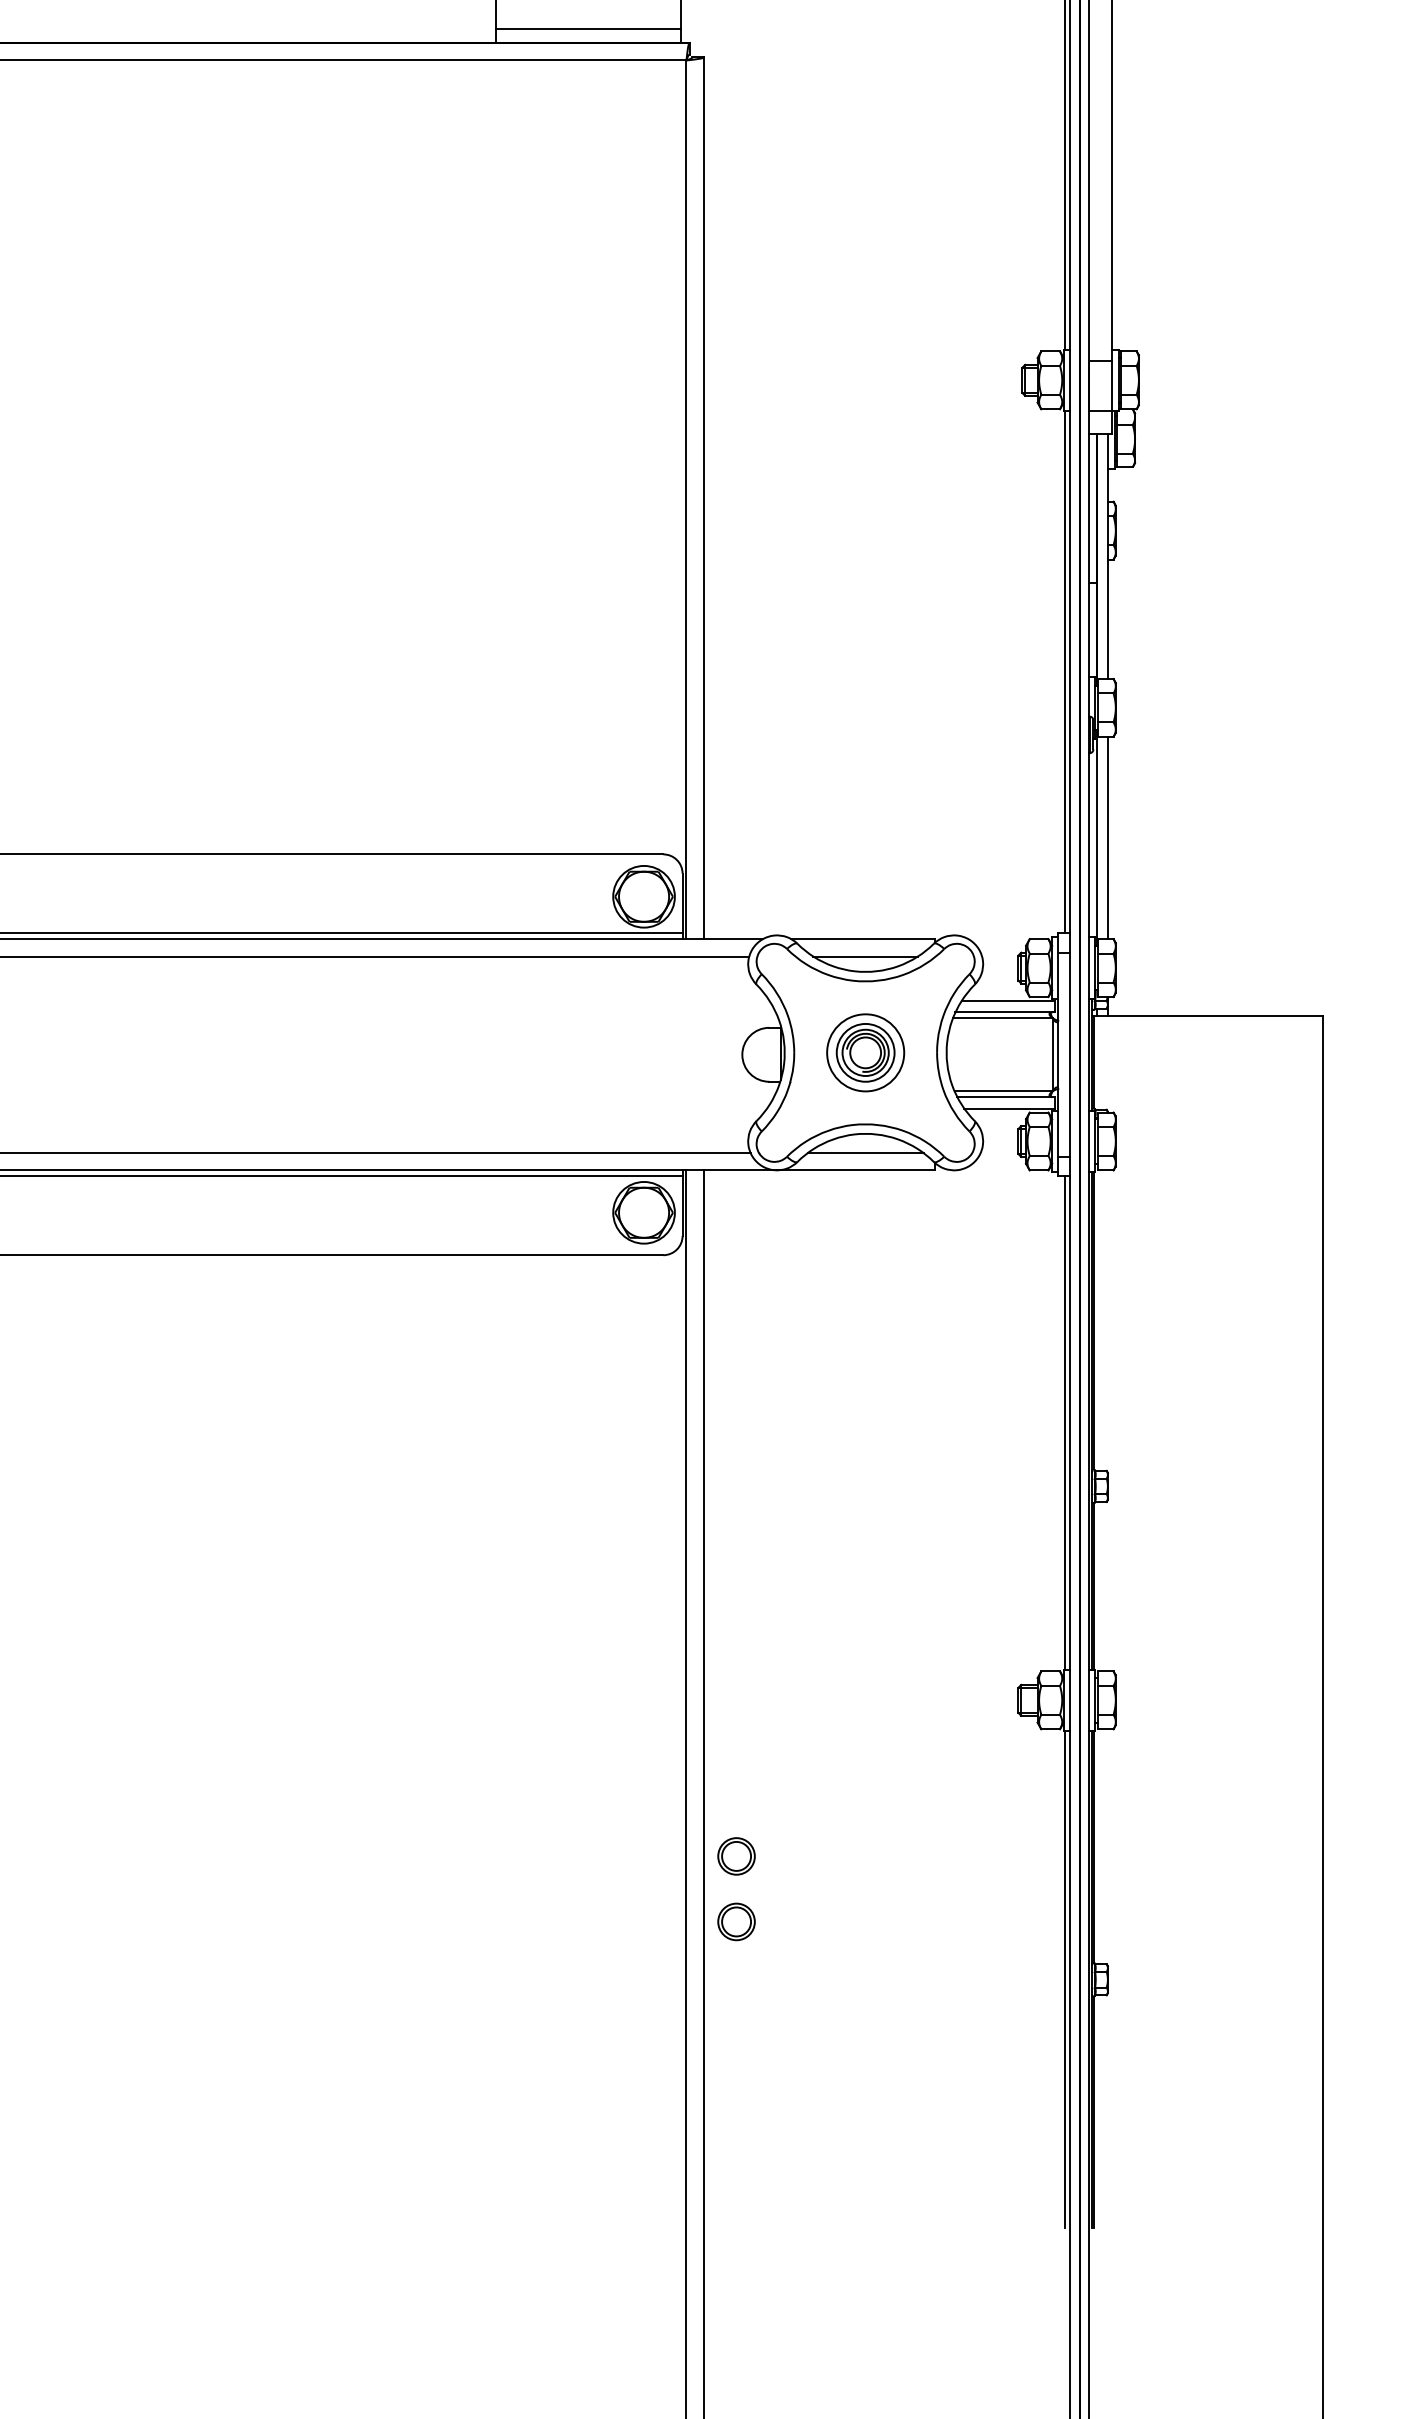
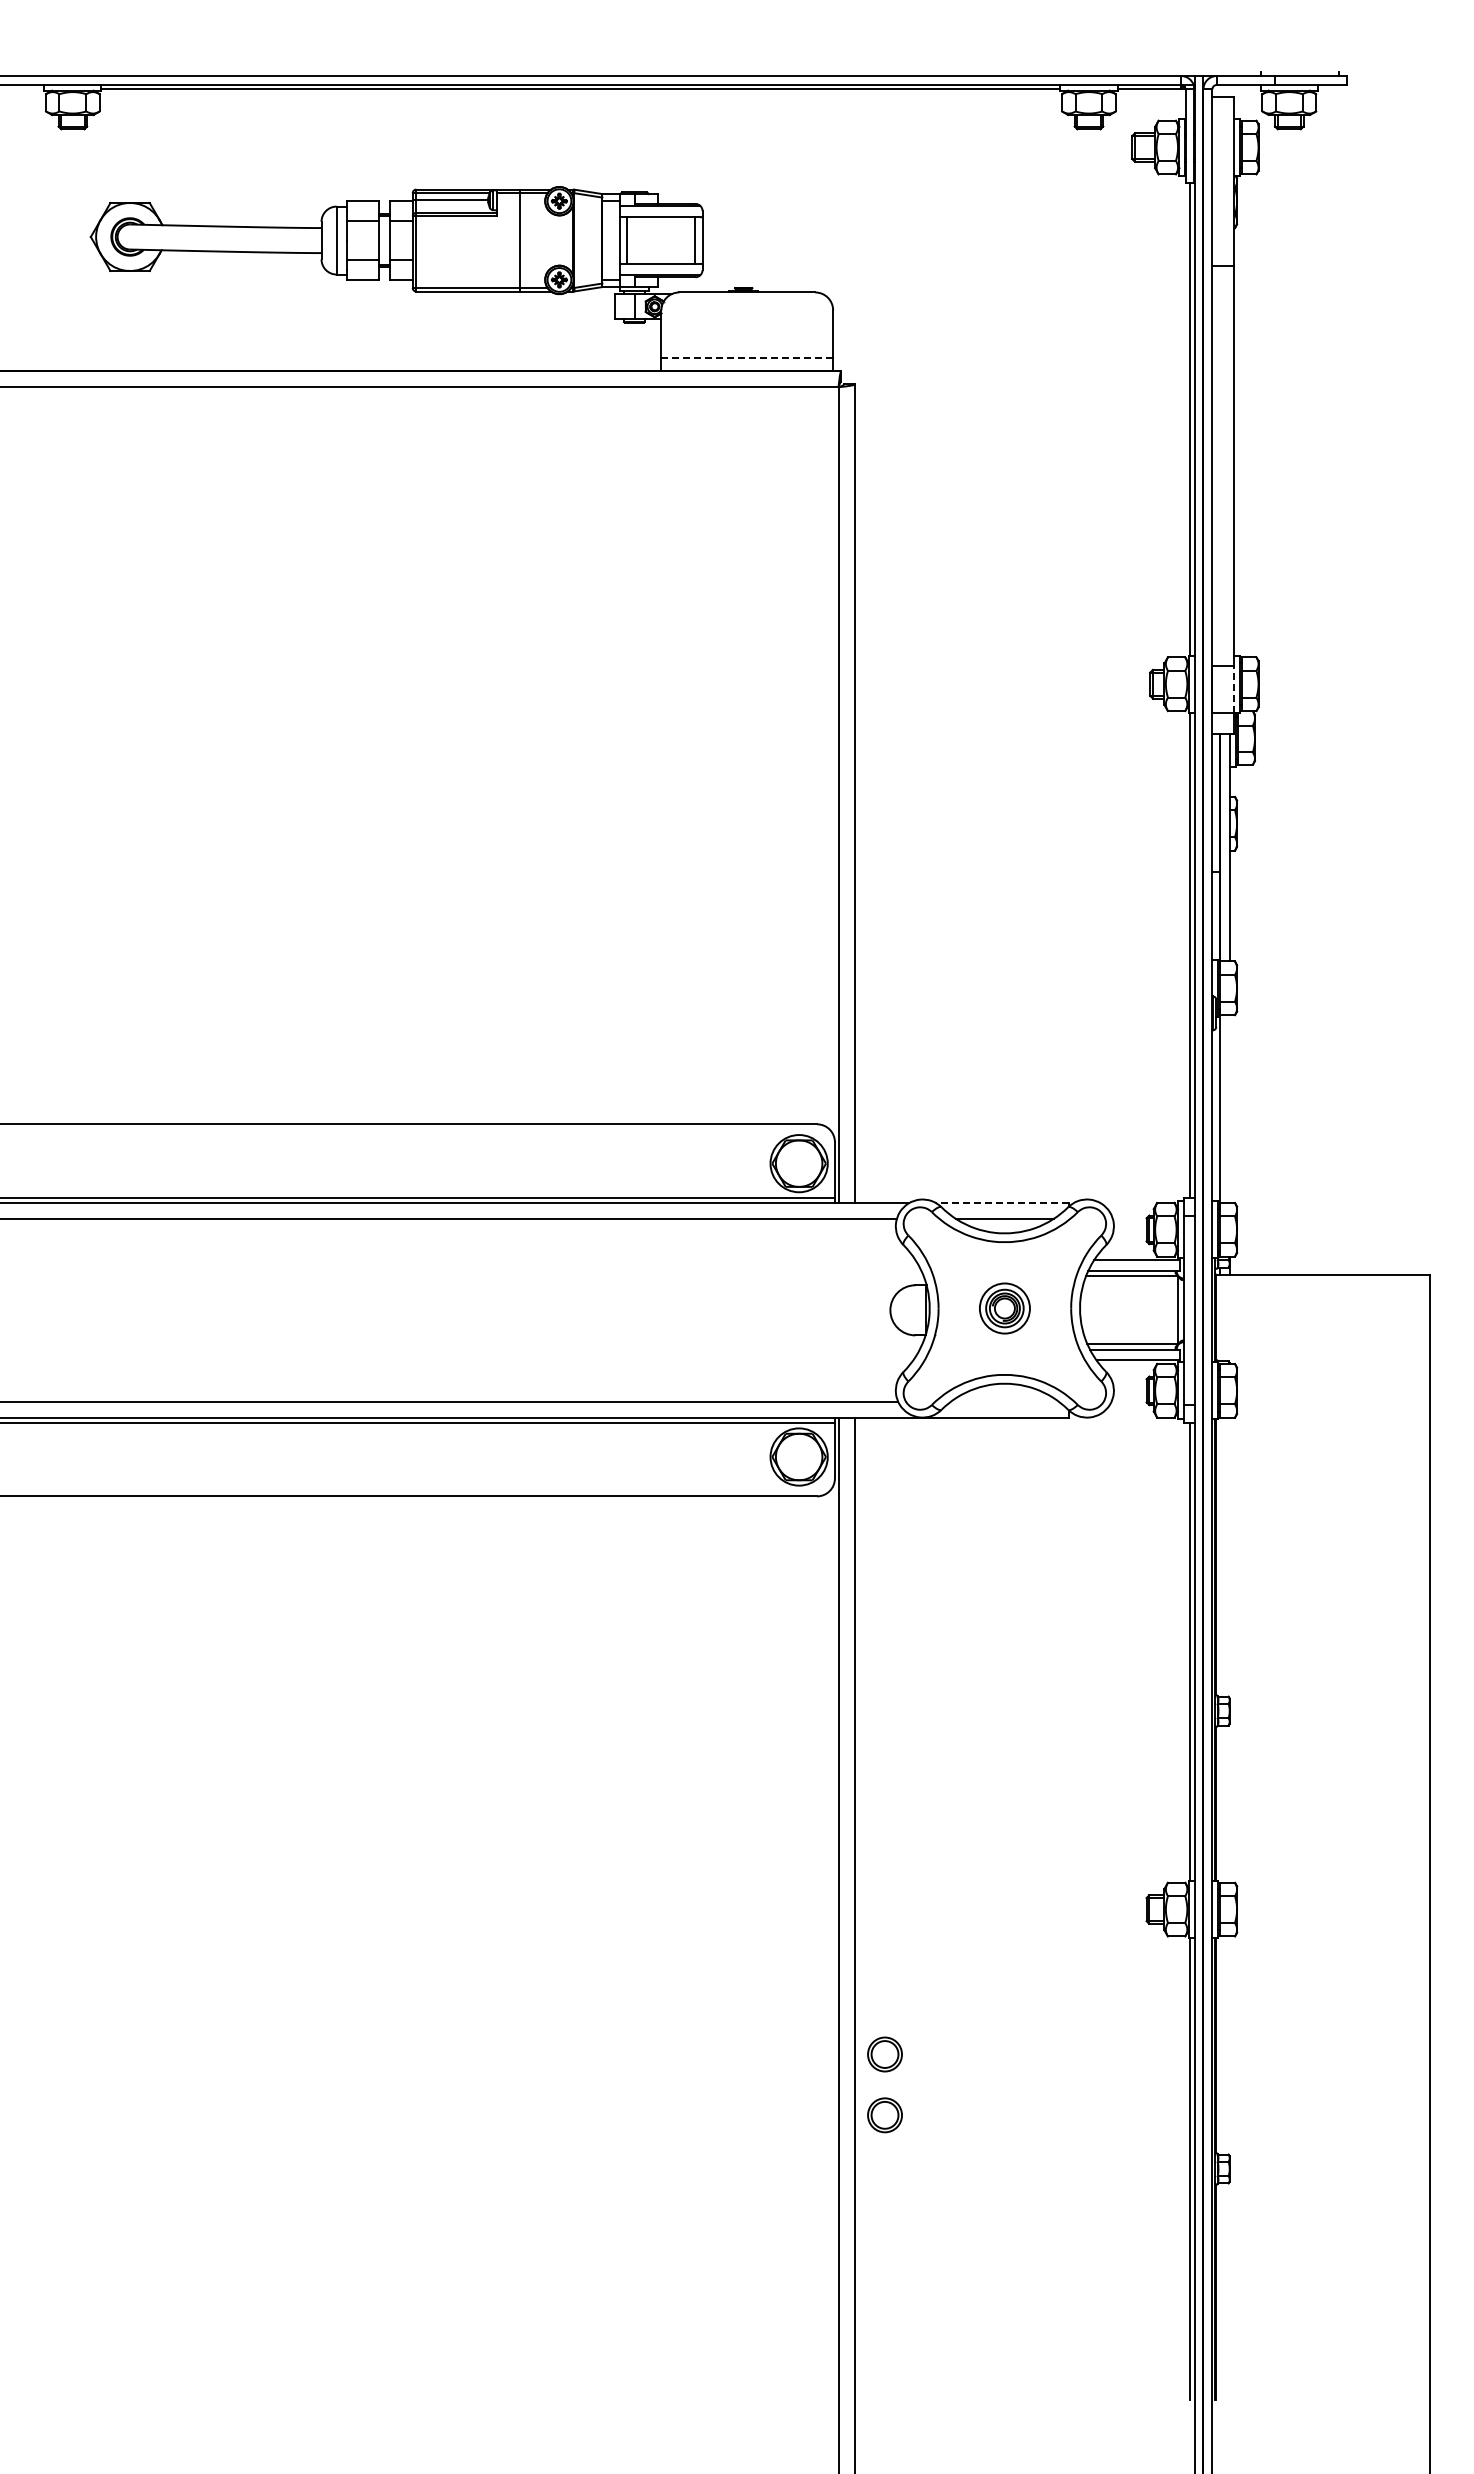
line: (588, 28) -> (747, 357), solid -> dashed
line: (1111, 384) -> (1233, 688), solid -> dashed
line: (1108, 837) -> (1230, 1108), removed
line: (863, 939) -> (1002, 1203), solid -> dashed
part: (865, 1052) -> (1004, 1308), size x0.7
line: (865, 1153) -> (1004, 1401), removed

